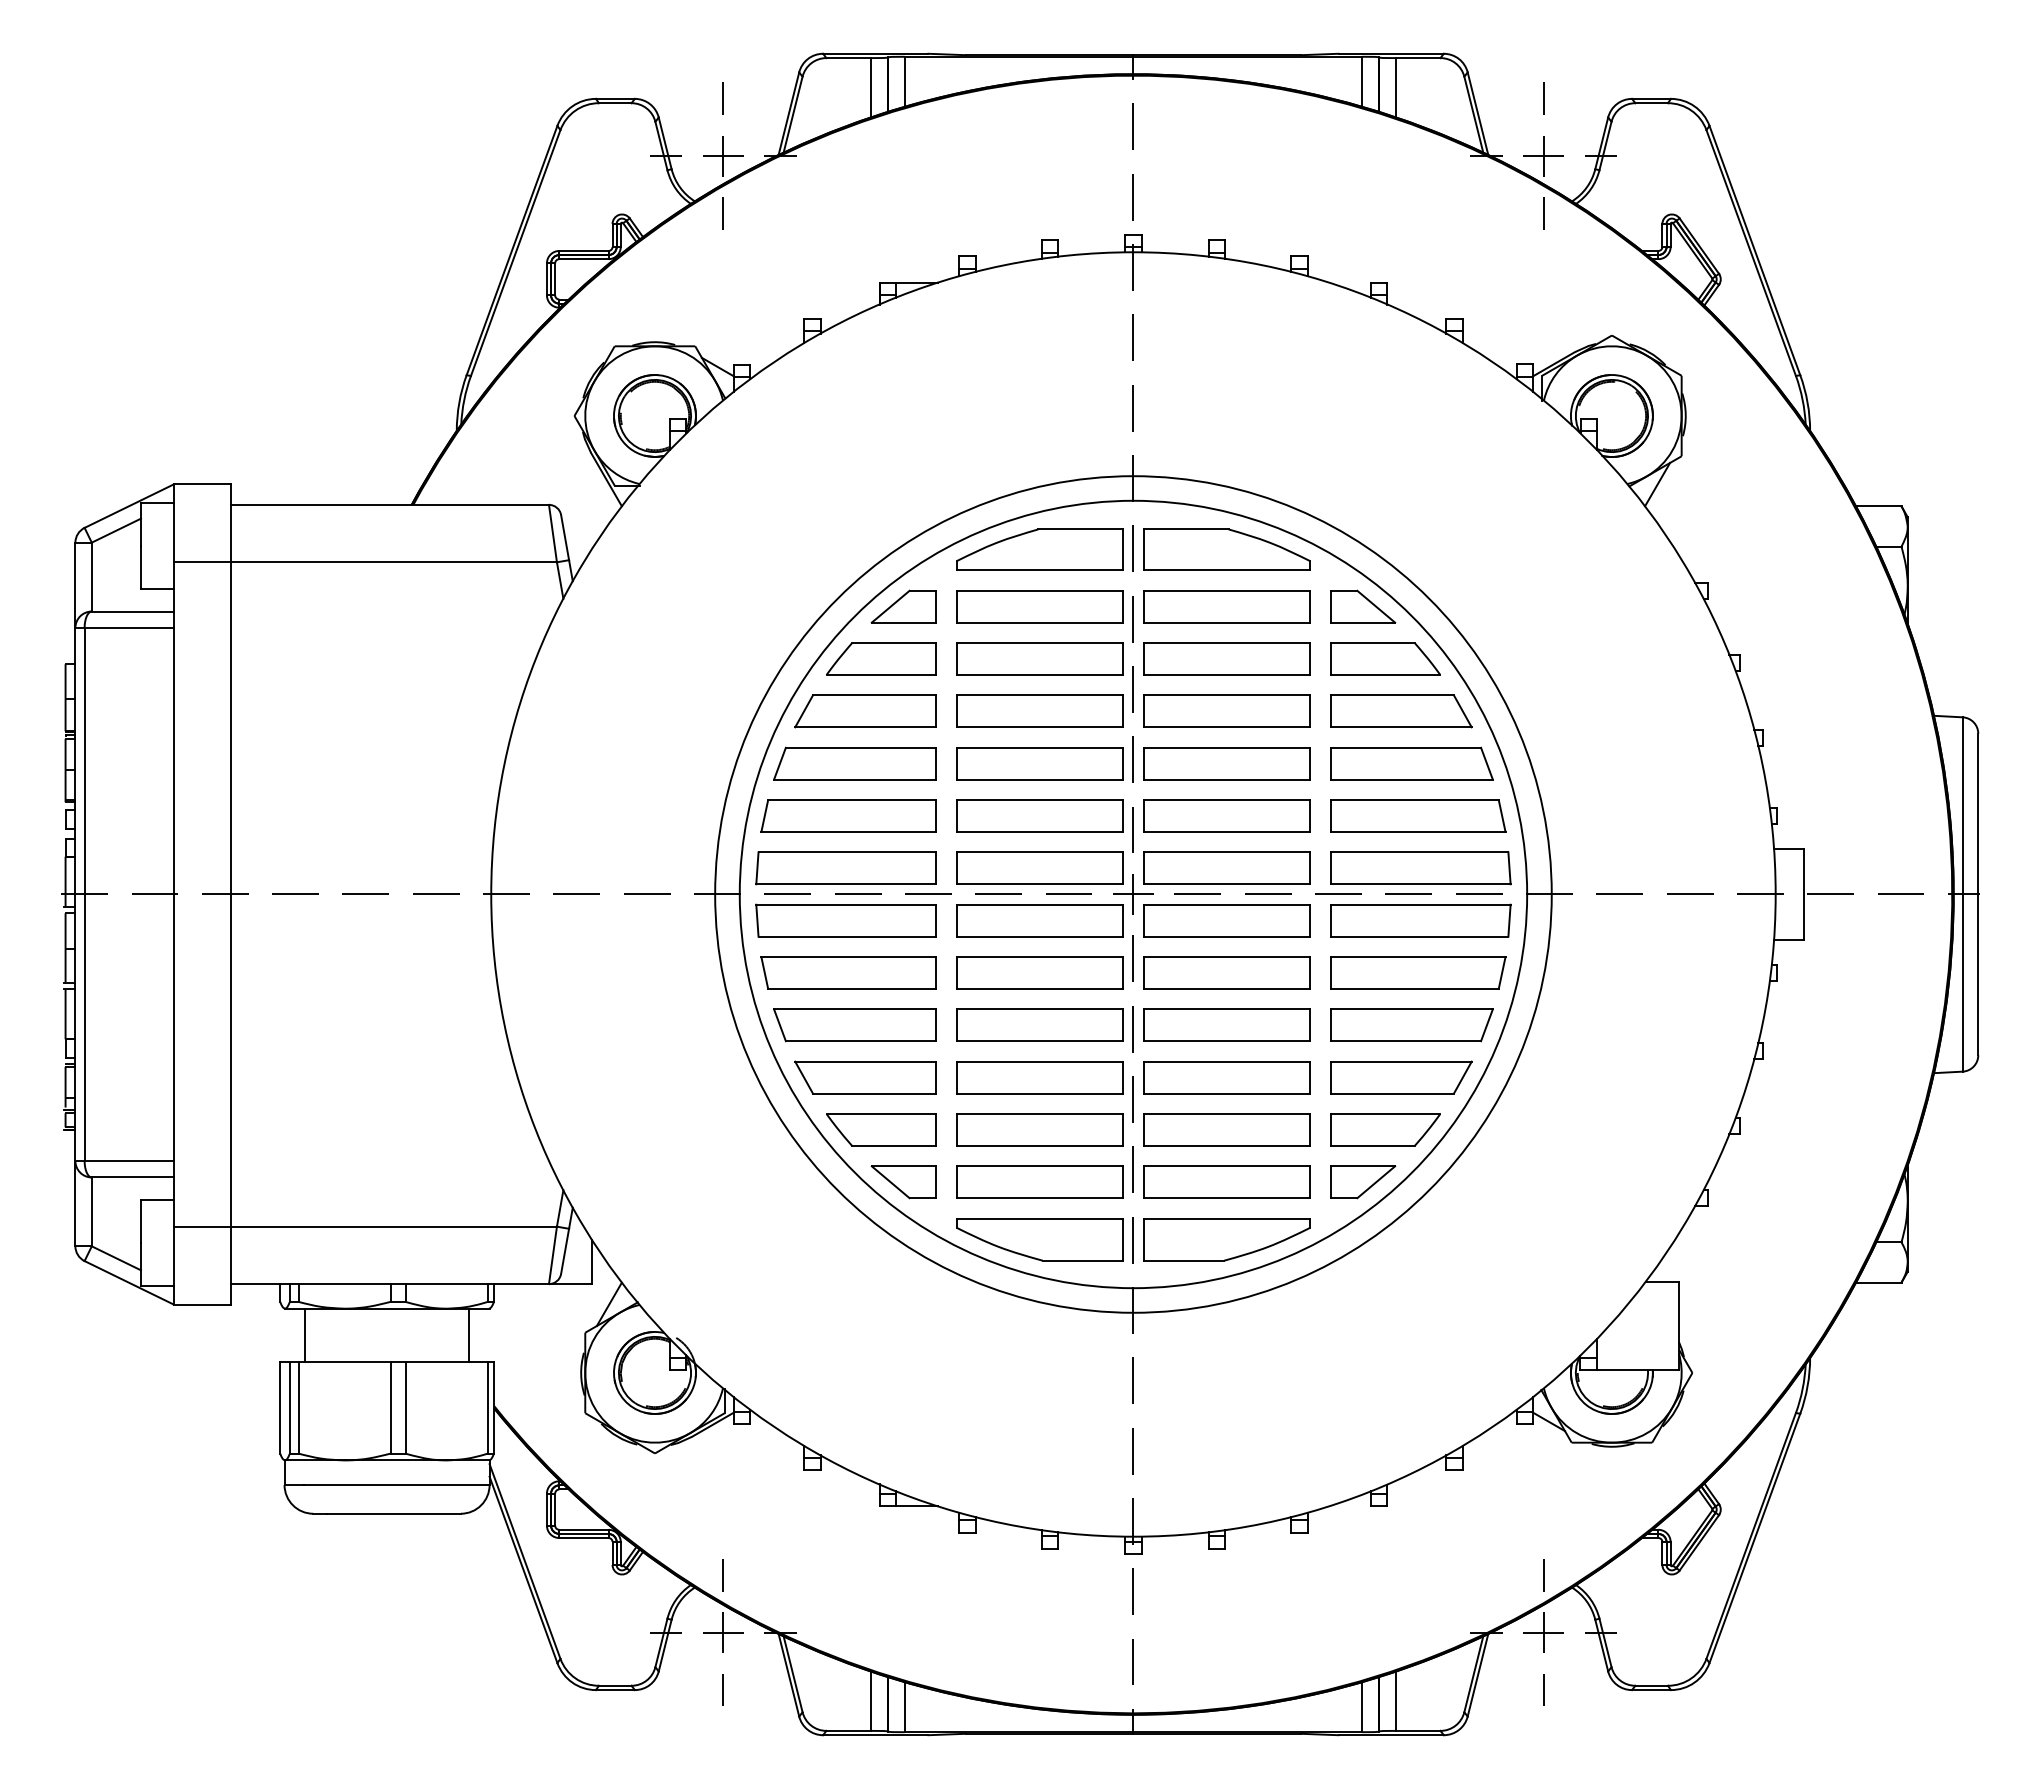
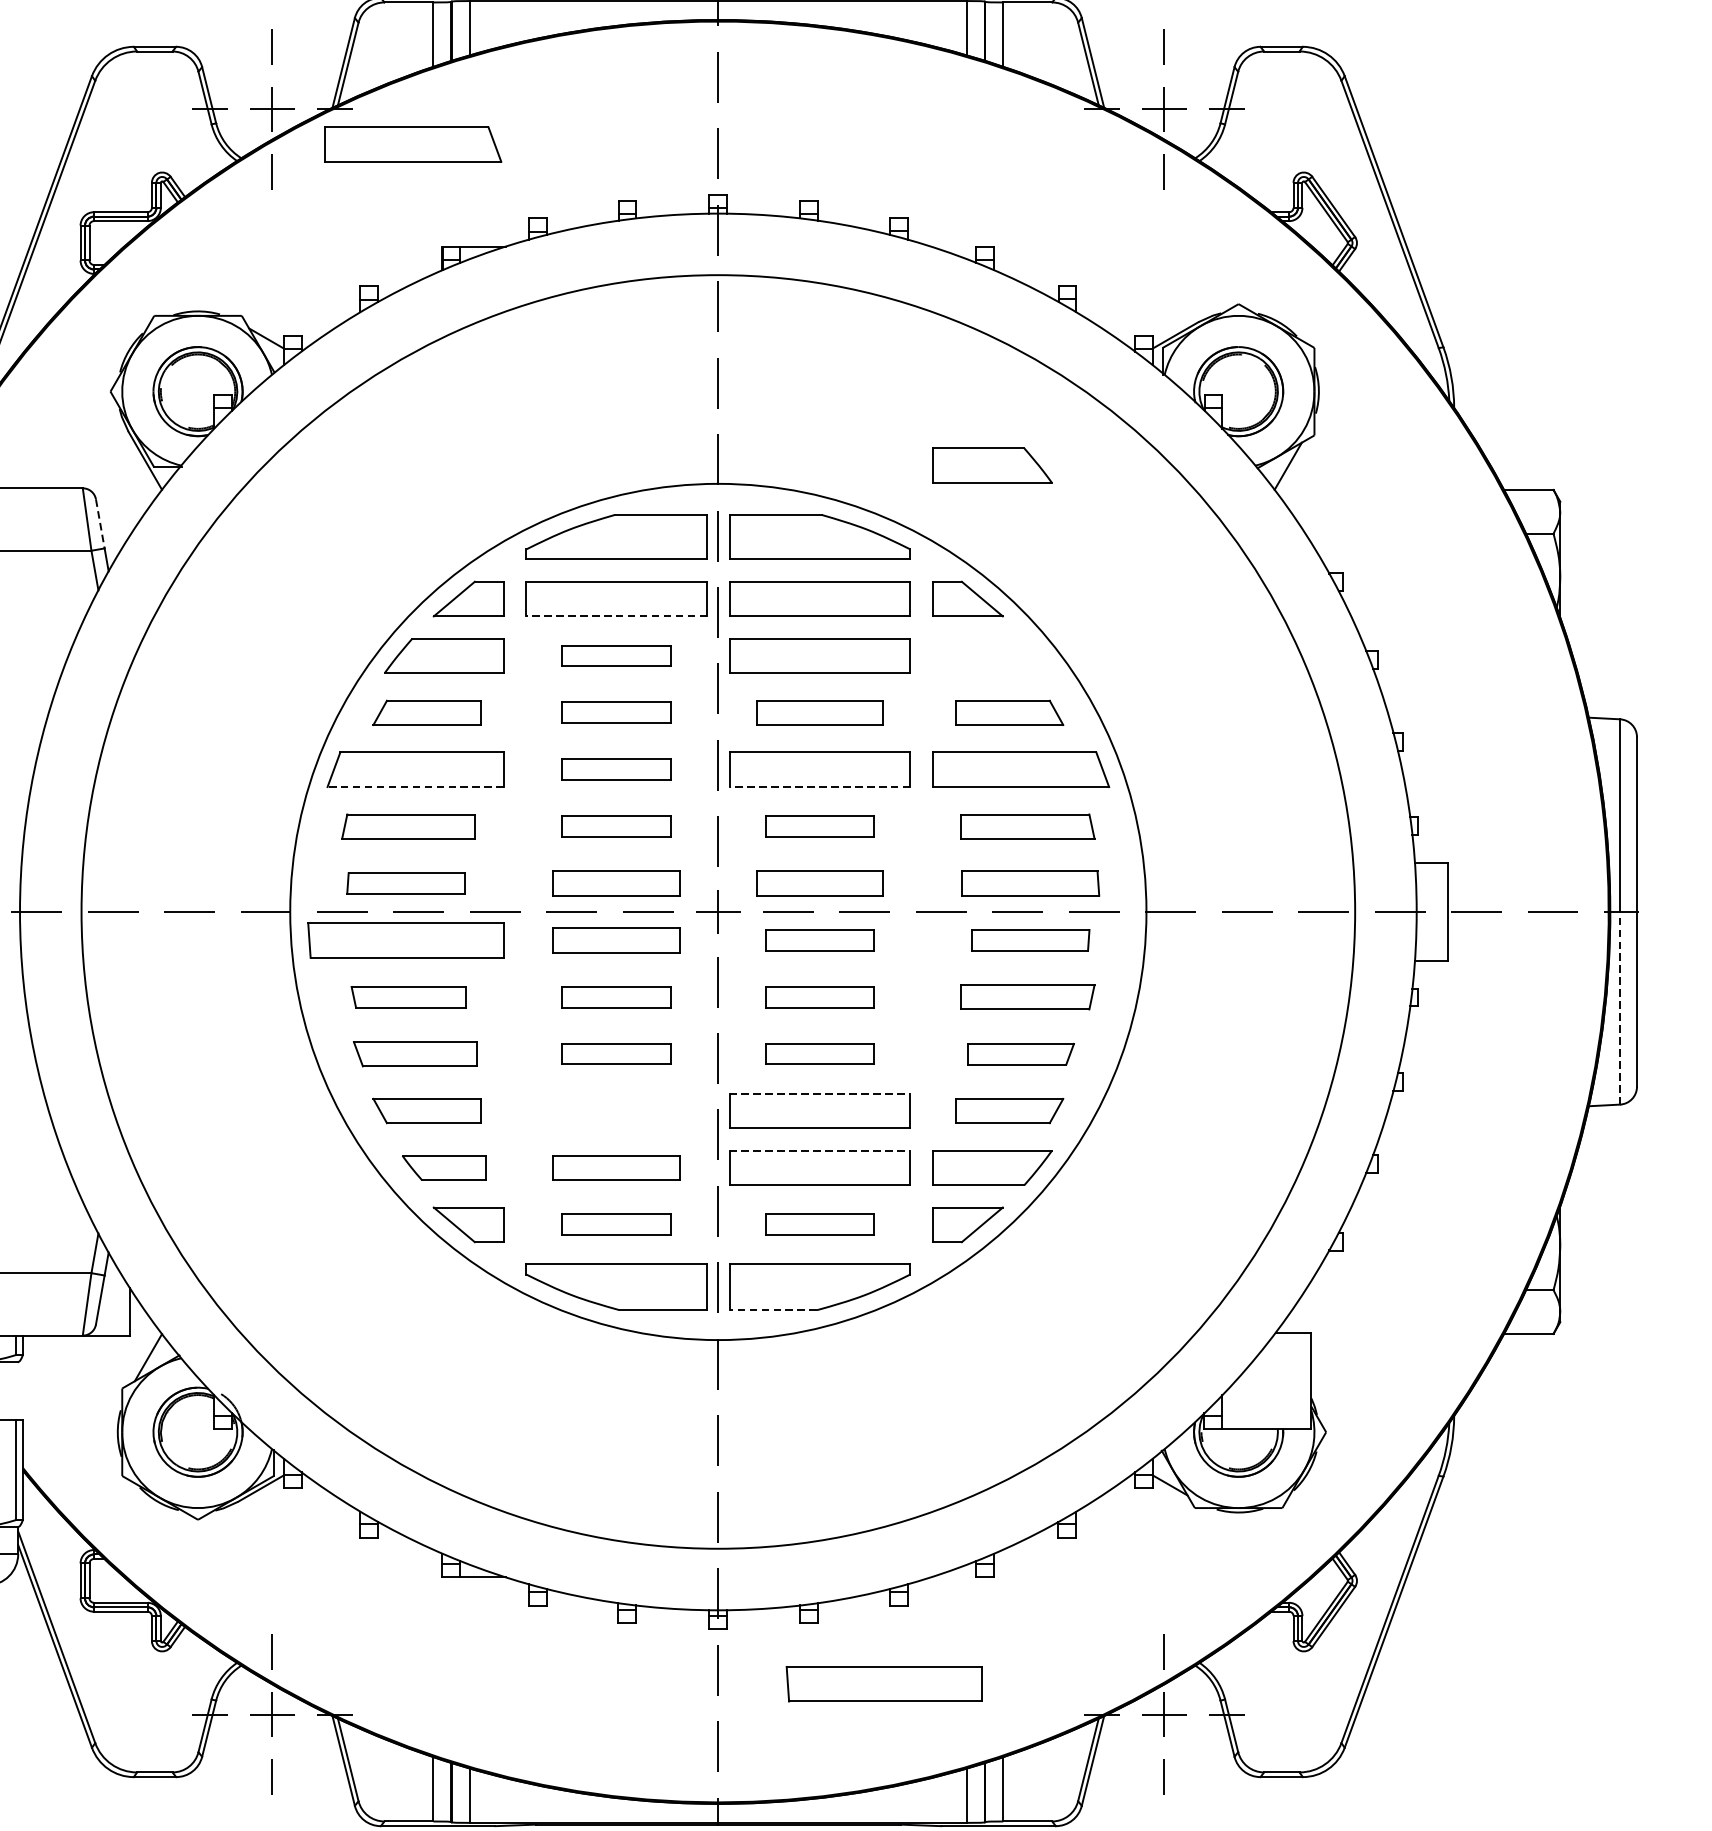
part: (852, 188) -> (412, 144), added
line: (565, 537) -> (100, 523), solid -> dashed
line: (1039, 622) -> (616, 616), solid -> dashed
part: (1039, 658) -> (616, 655), size x0.6
part: (1385, 658) -> (992, 465), moved
part: (1039, 710) -> (616, 711), size x0.6
part: (1226, 710) -> (819, 711), size x0.7
part: (865, 711) -> (426, 712), size x0.7
part: (1401, 711) -> (1009, 712), size x0.7
part: (1039, 763) -> (616, 769), size x0.6
line: (854, 779) -> (415, 786), solid -> dashed
line: (1226, 779) -> (819, 786), solid -> dashed
part: (848, 815) -> (408, 826), size x0.7
part: (1039, 815) -> (616, 826), size x0.6
part: (1226, 815) -> (819, 826), size x0.6
part: (1418, 815) -> (1028, 826), size x0.7
part: (1039, 867) -> (616, 882), size x0.7
part: (1226, 867) -> (819, 882), size x0.7
part: (845, 868) -> (405, 883), size x0.6
part: (1420, 868) -> (1030, 883), size x0.7
circle: (1133, 894) -> (718, 911), size x1.4
part: (1039, 920) -> (616, 940), size x0.7
part: (1226, 920) -> (819, 940), size x0.6
part: (1420, 920) -> (1030, 940), size x0.6
part: (848, 972) -> (408, 996), size x0.6
part: (1039, 972) -> (616, 996), size x0.6
part: (1226, 972) -> (819, 996), size x0.6
part: (1418, 972) -> (1028, 996), size x0.7
line: (1962, 983) -> (1619, 1008), solid -> dashed
part: (1039, 1024) -> (616, 1053), size x0.6
part: (1226, 1024) -> (819, 1053), size x0.6
part: (854, 1025) -> (415, 1054), size x0.7
part: (1411, 1025) -> (1020, 1054), size x0.6
line: (1227, 1061) -> (820, 1093), solid -> dashed
part: (865, 1077) -> (426, 1110), size x0.7
part: (1039, 1077) -> (616, 1110), removed
part: (1401, 1077) -> (1009, 1110), size x0.7
line: (1227, 1114) -> (820, 1151), solid -> dashed
part: (881, 1129) -> (444, 1167), size x0.7
part: (1039, 1129) -> (616, 1167), size x0.7
part: (1039, 1181) -> (616, 1224), size x0.6
part: (1226, 1181) -> (819, 1224), size x0.6
line: (1183, 1260) -> (772, 1309), solid -> dashed
part: (1285, 1604) -> (883, 1684), added

